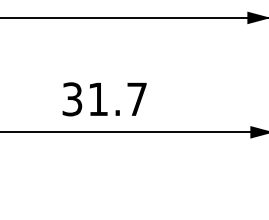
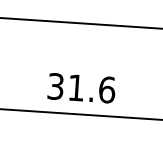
text: (137, 99) -> (107, 90), 31.7 -> 31.6

